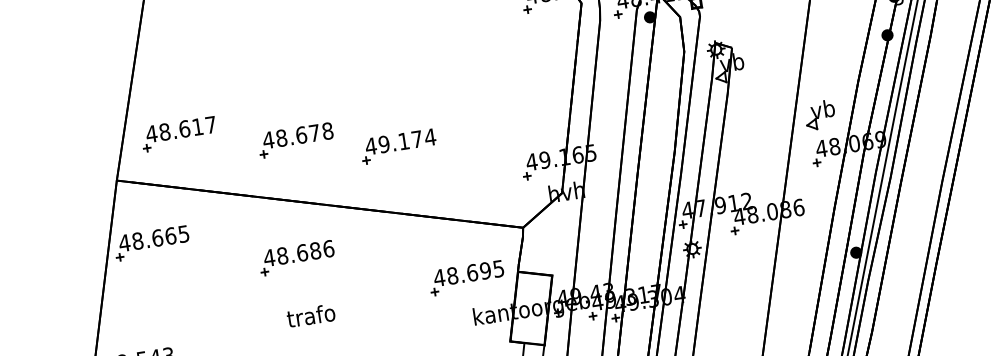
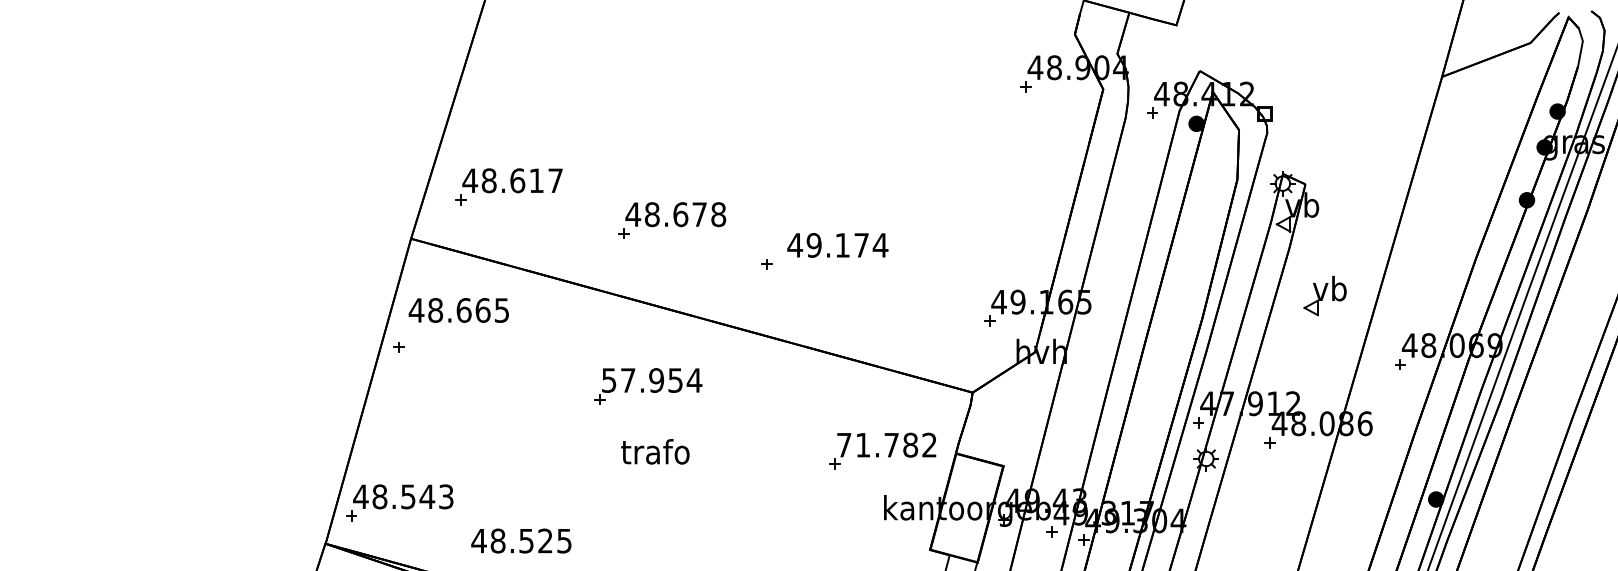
part: (819, 114) -> (1324, 295), moved
text: (400, 141) -> (837, 245), moved
text: (153, 238) -> (458, 310), moved
text: (298, 253) -> (651, 380), 48.686 -> 57.954
text: (468, 272) -> (886, 444), 48.695 -> 71.782
text: (311, 315) -> (655, 451), moved

